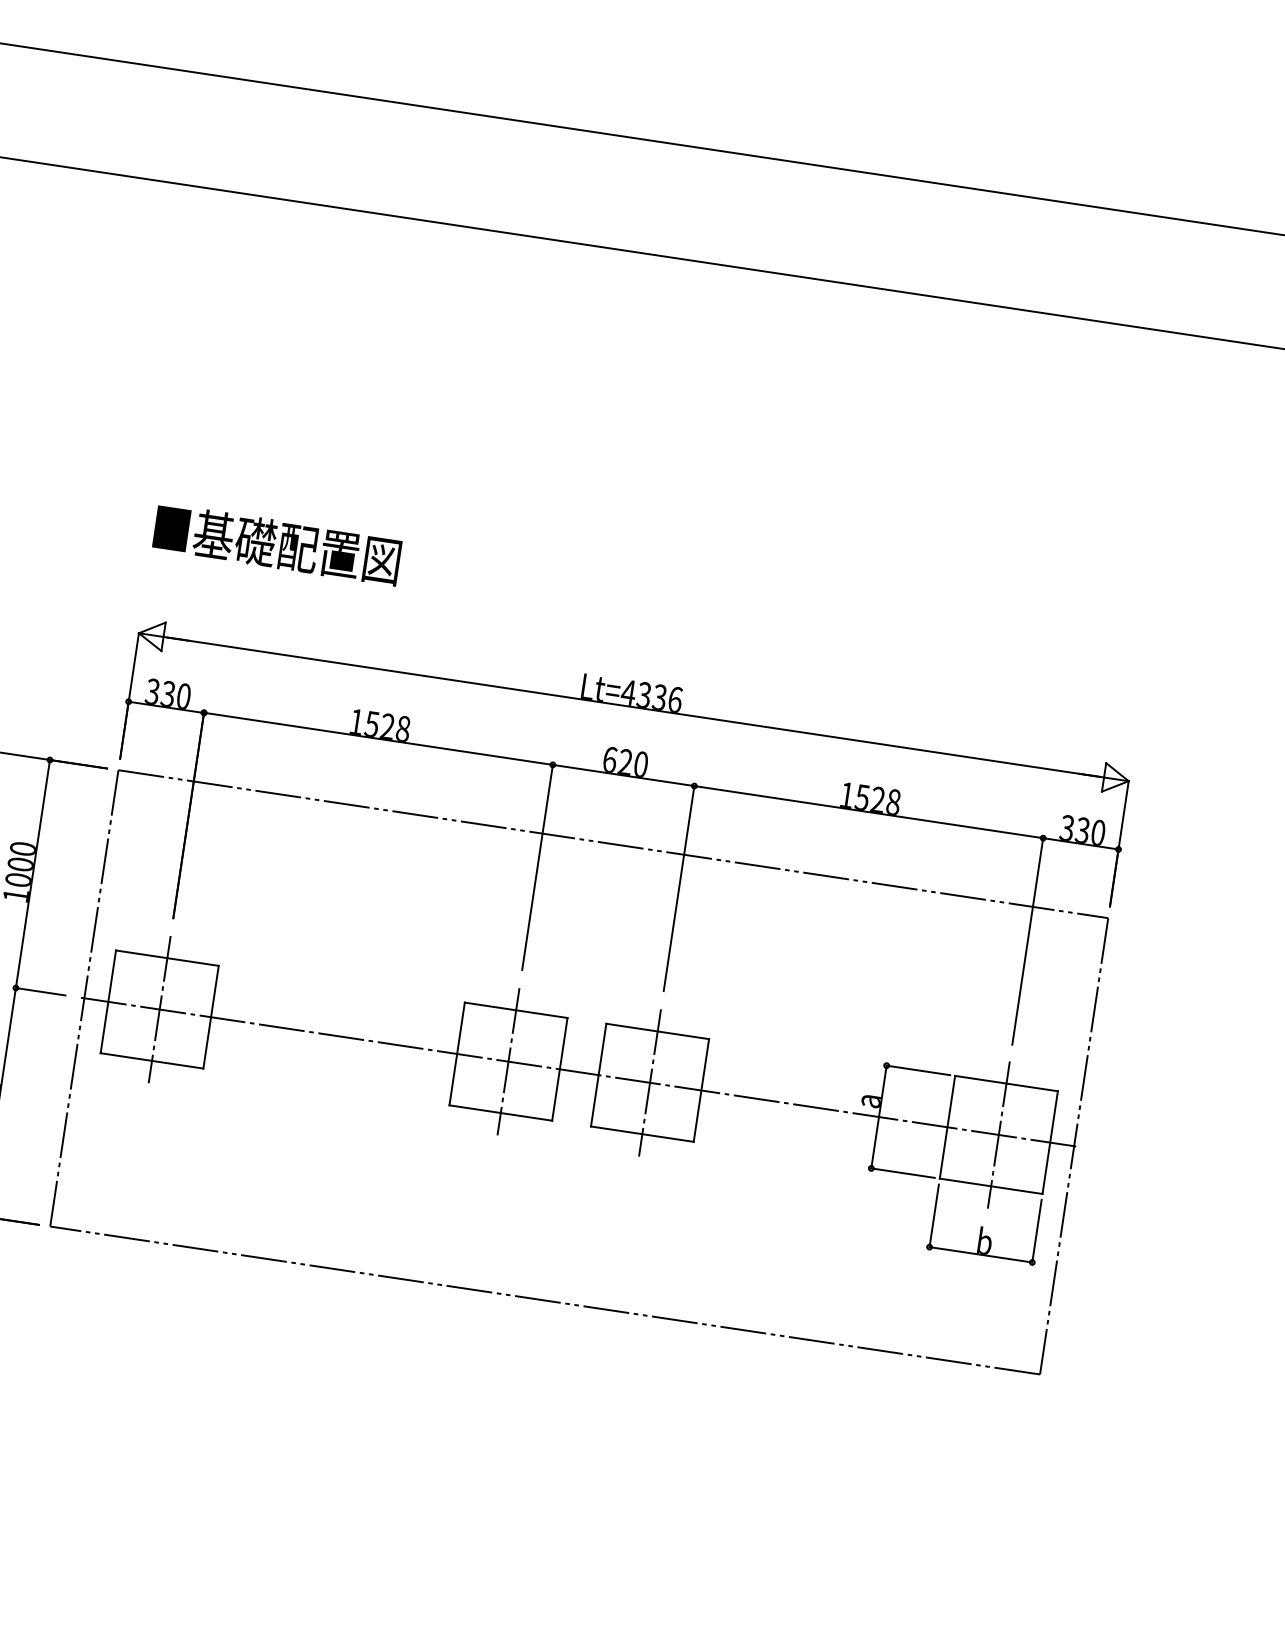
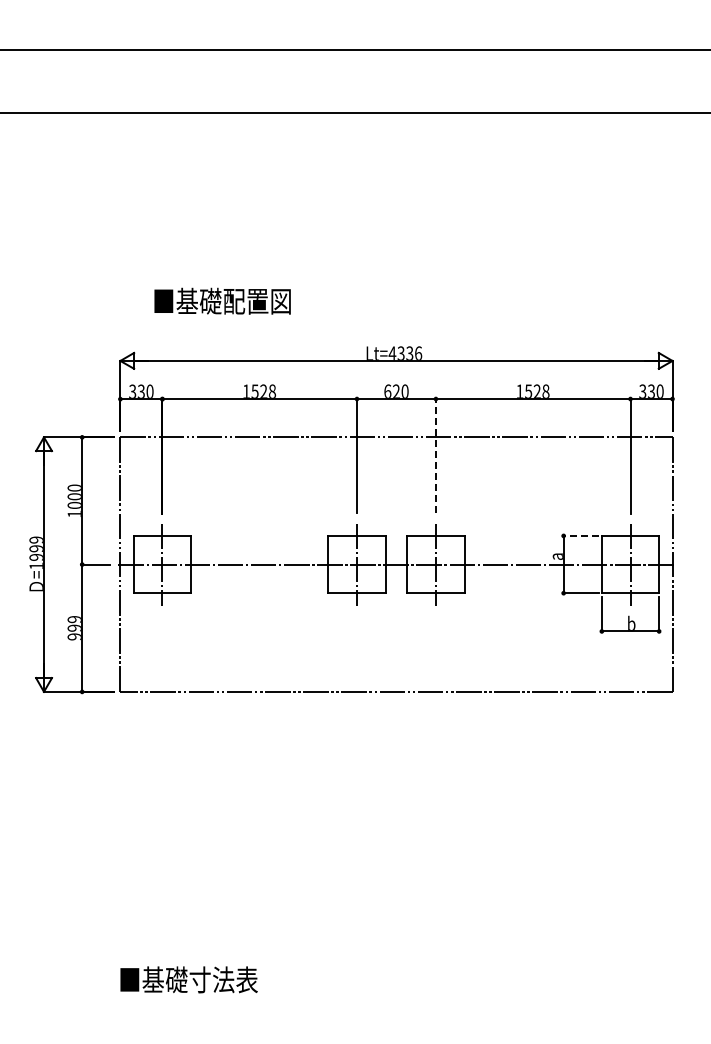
text: (277, 543) -> (222, 300), moved
line: (678, 887) -> (435, 455), solid -> dashed
line: (918, 1069) -> (581, 535), solid -> dashed

